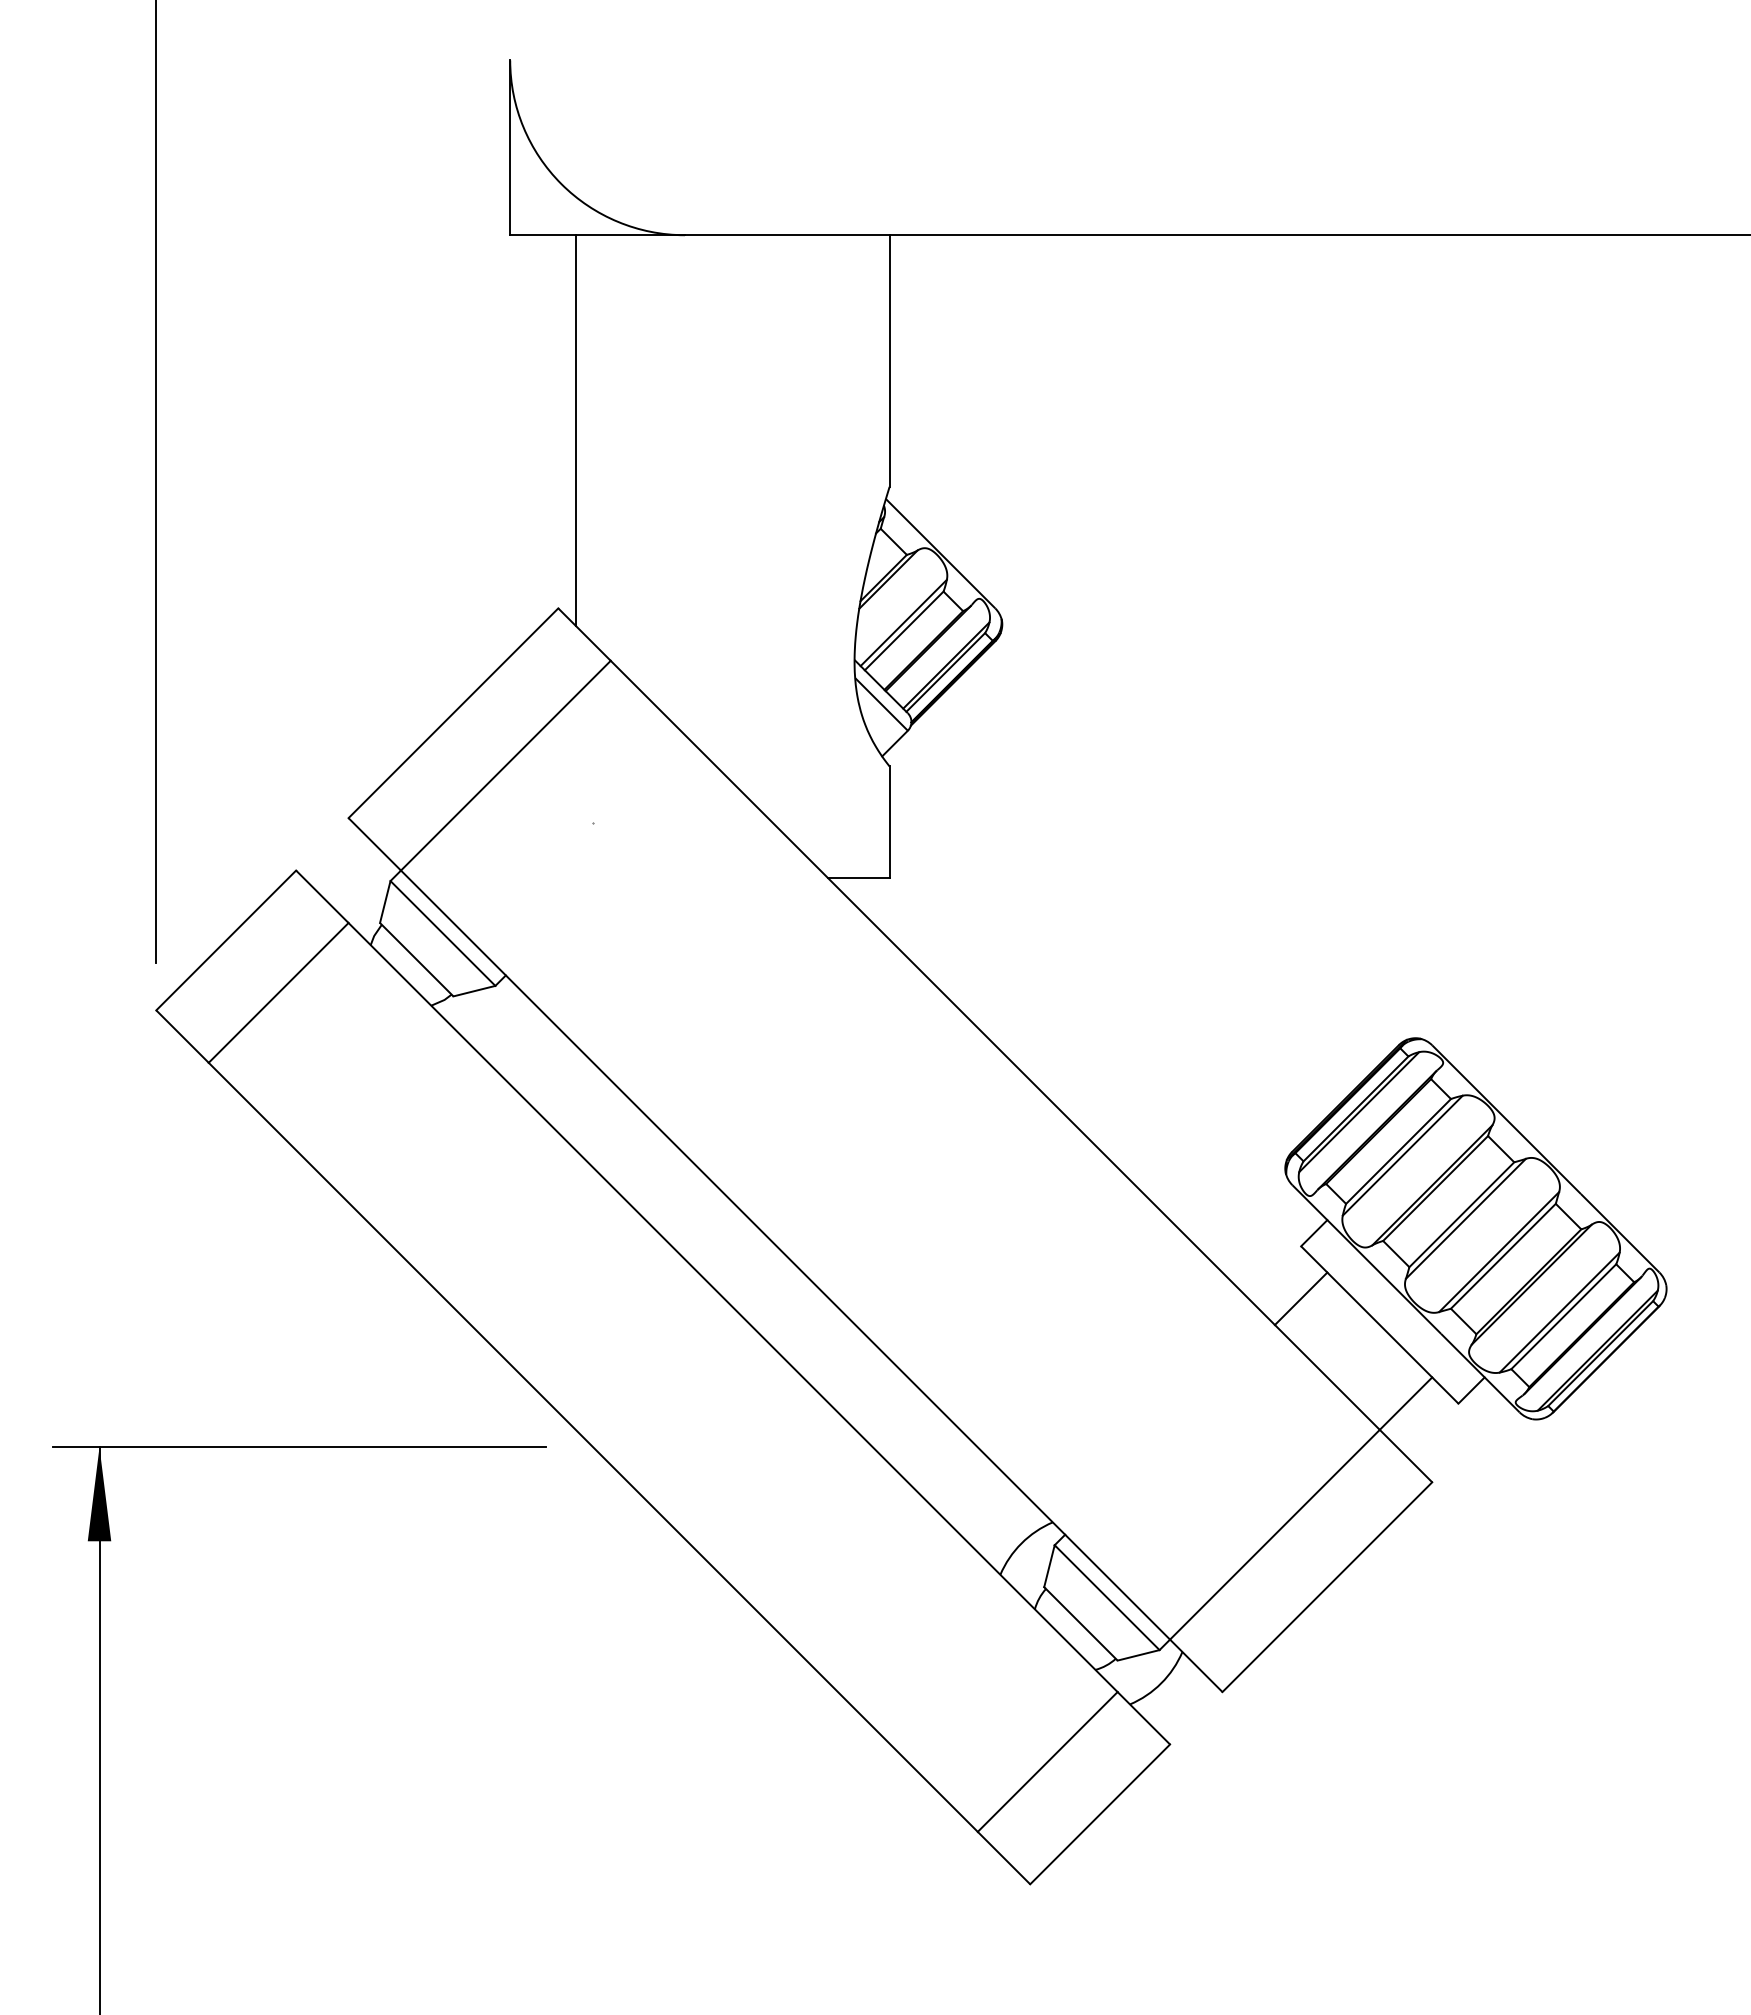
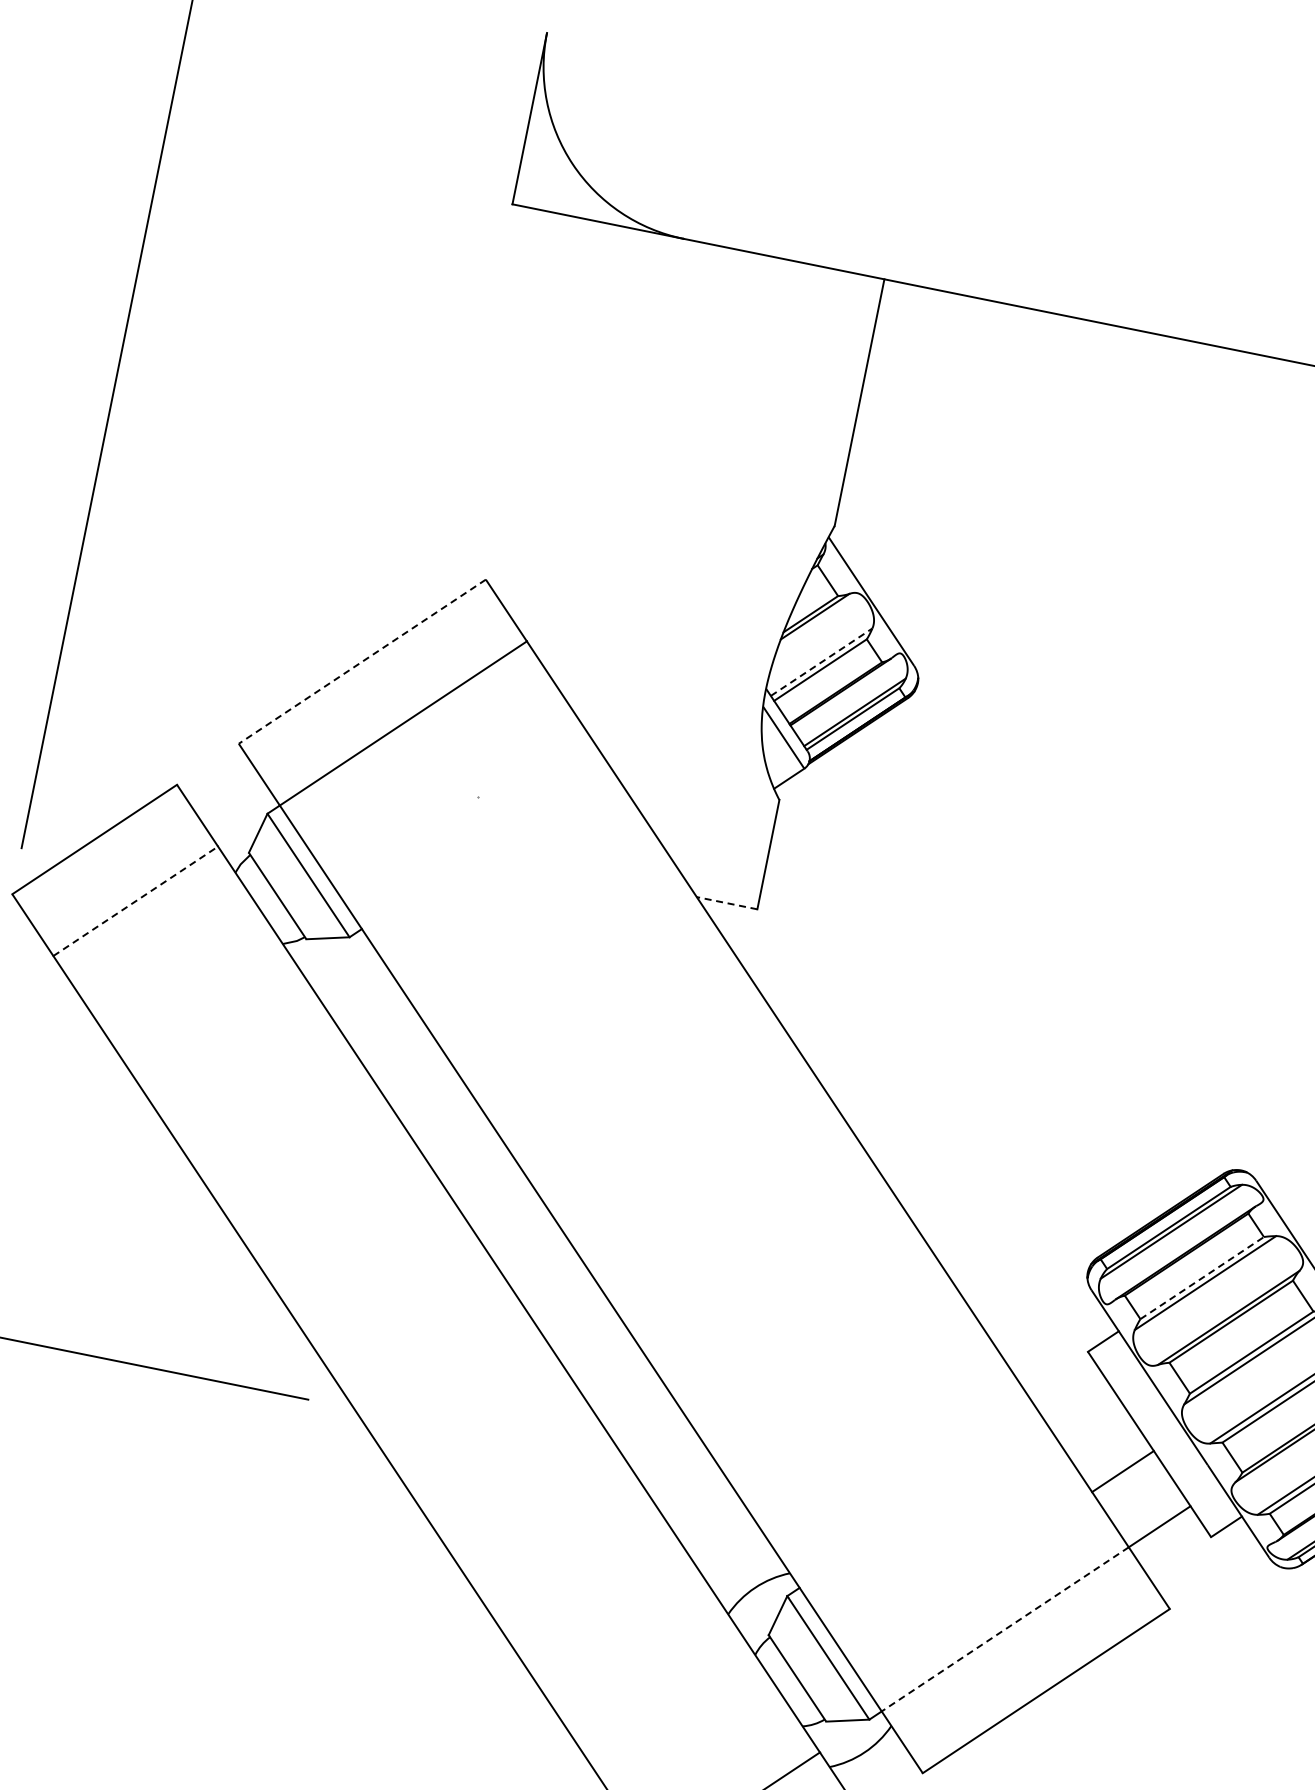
line: (575, 430) -> (537, 408), removed
line: (903, 622) -> (821, 661), solid -> dashed
line: (453, 713) -> (362, 661), solid -> dashed
line: (858, 877) -> (726, 902), solid -> dashed
line: (278, 992) -> (135, 900), solid -> dashed
line: (1398, 1151) -> (1202, 1278), solid -> dashed
line: (1300, 1298) -> (1122, 1471), moved
line: (1274, 1535) -> (1004, 1630), solid -> dashed

